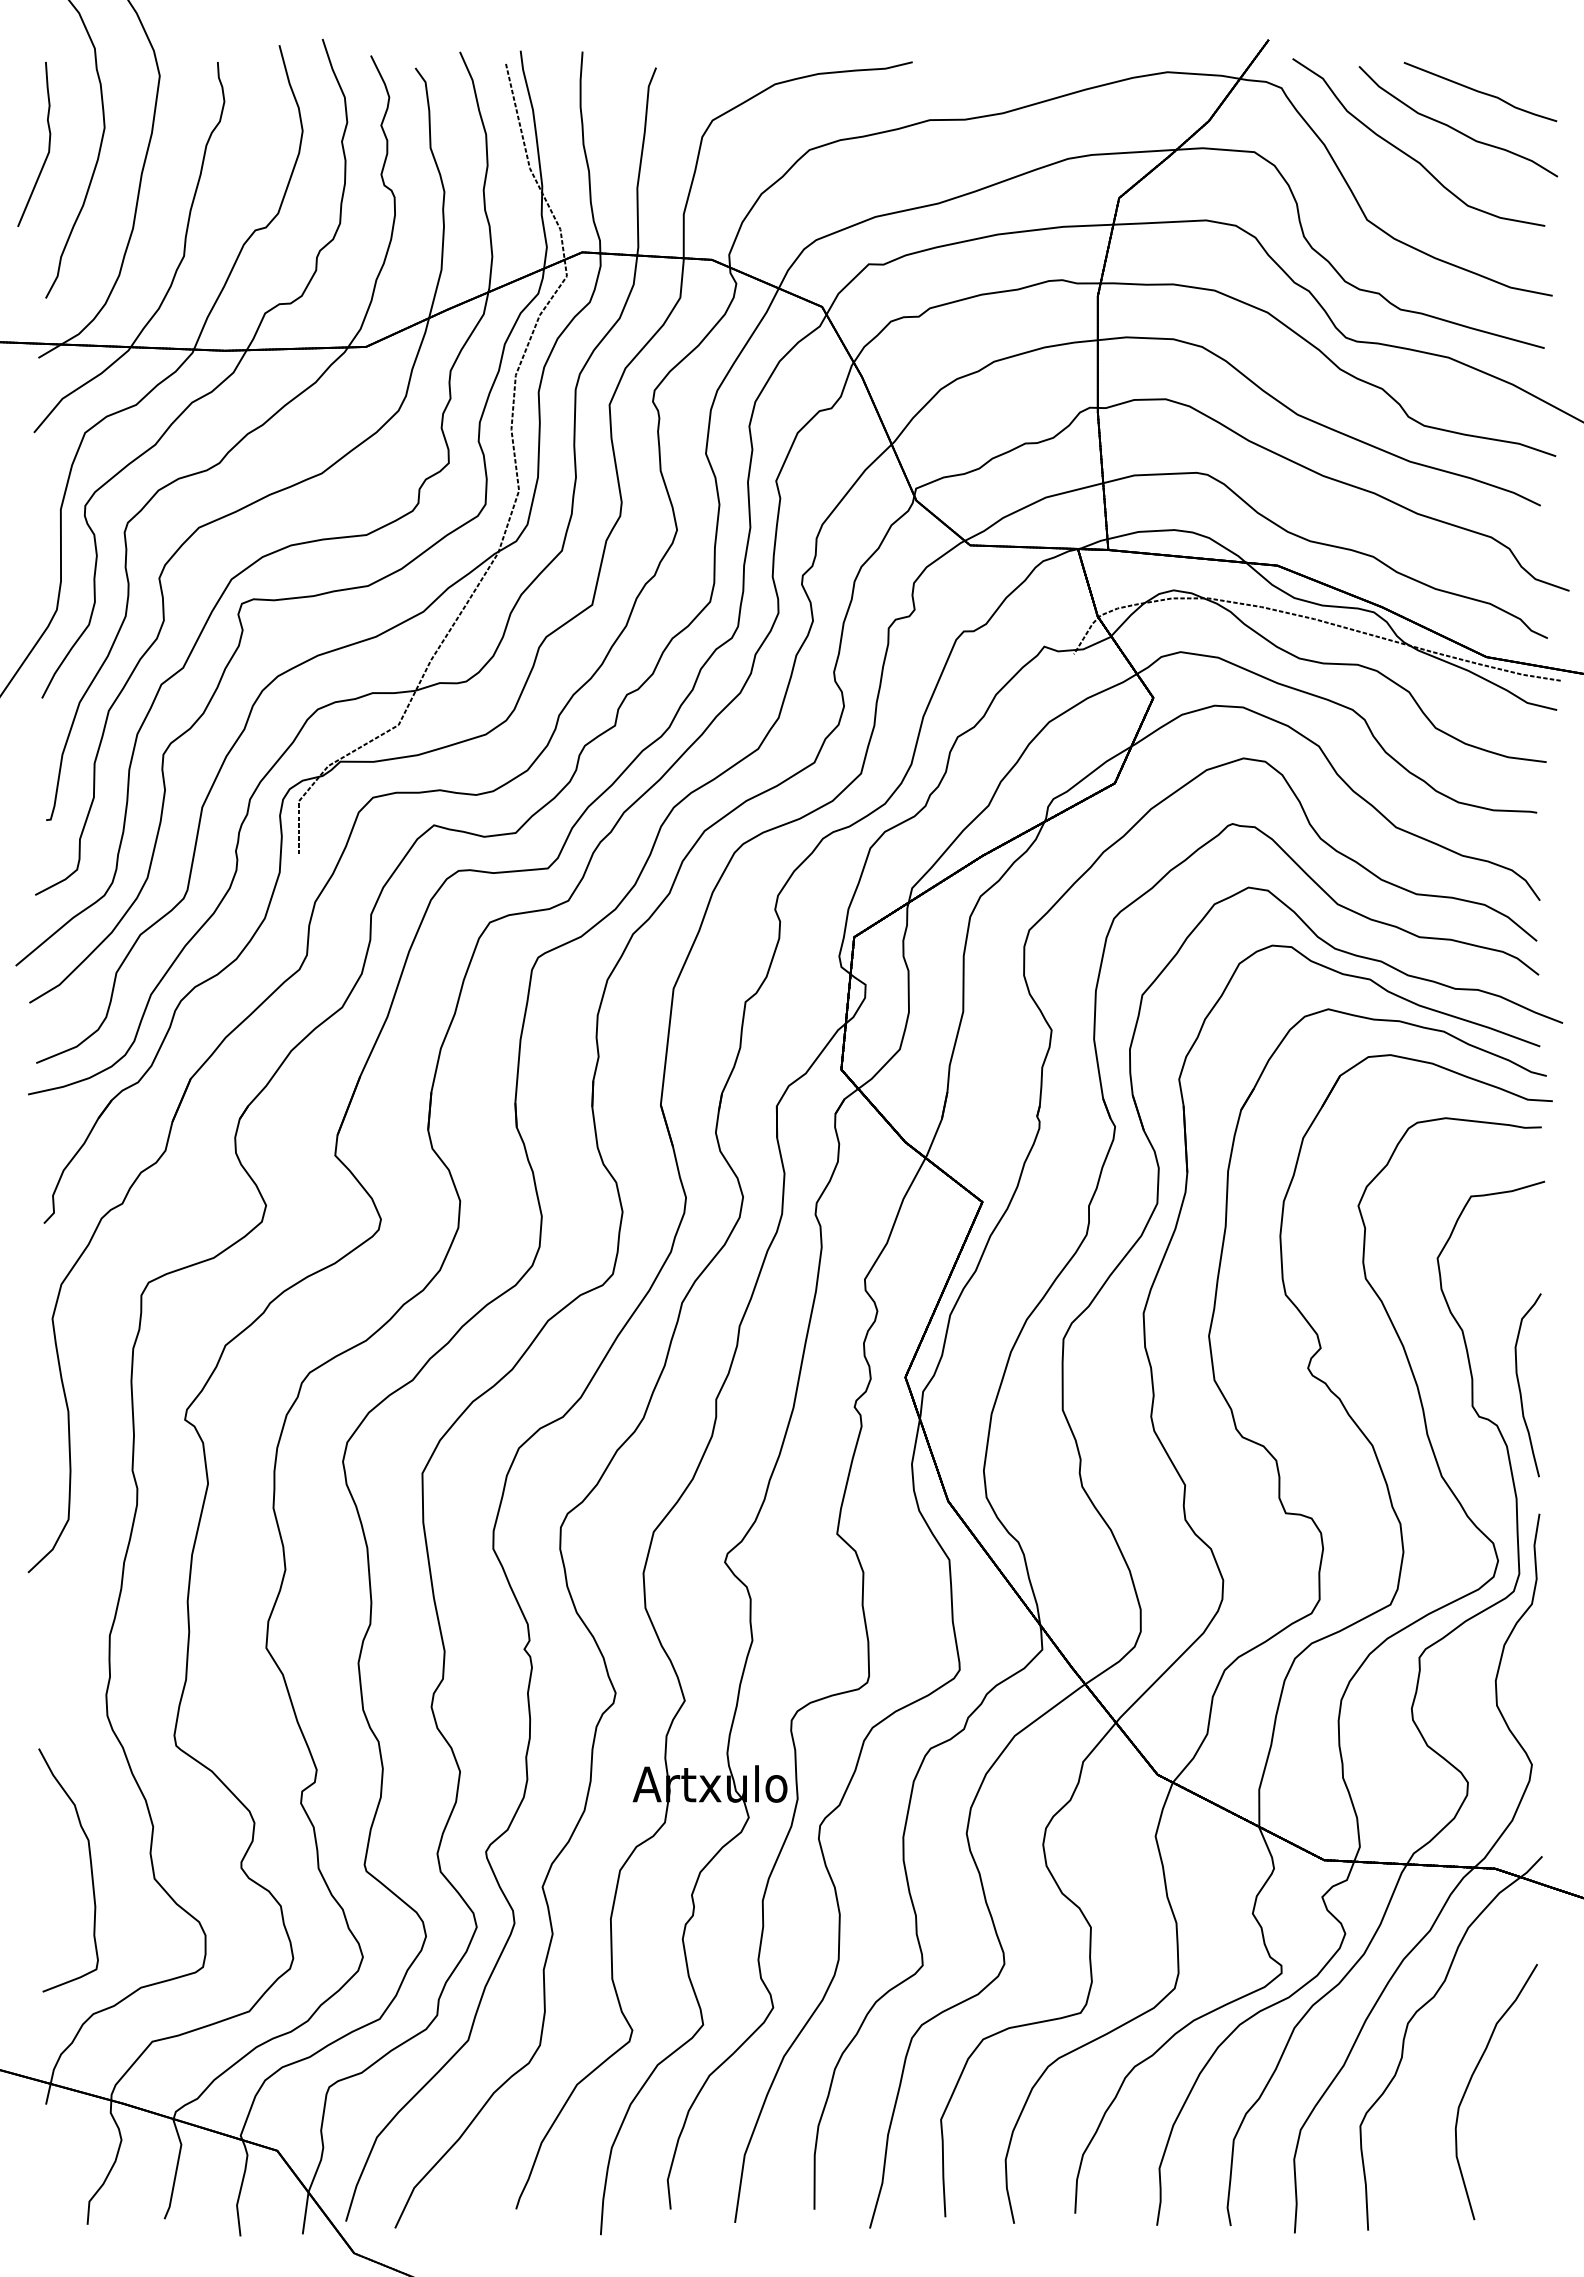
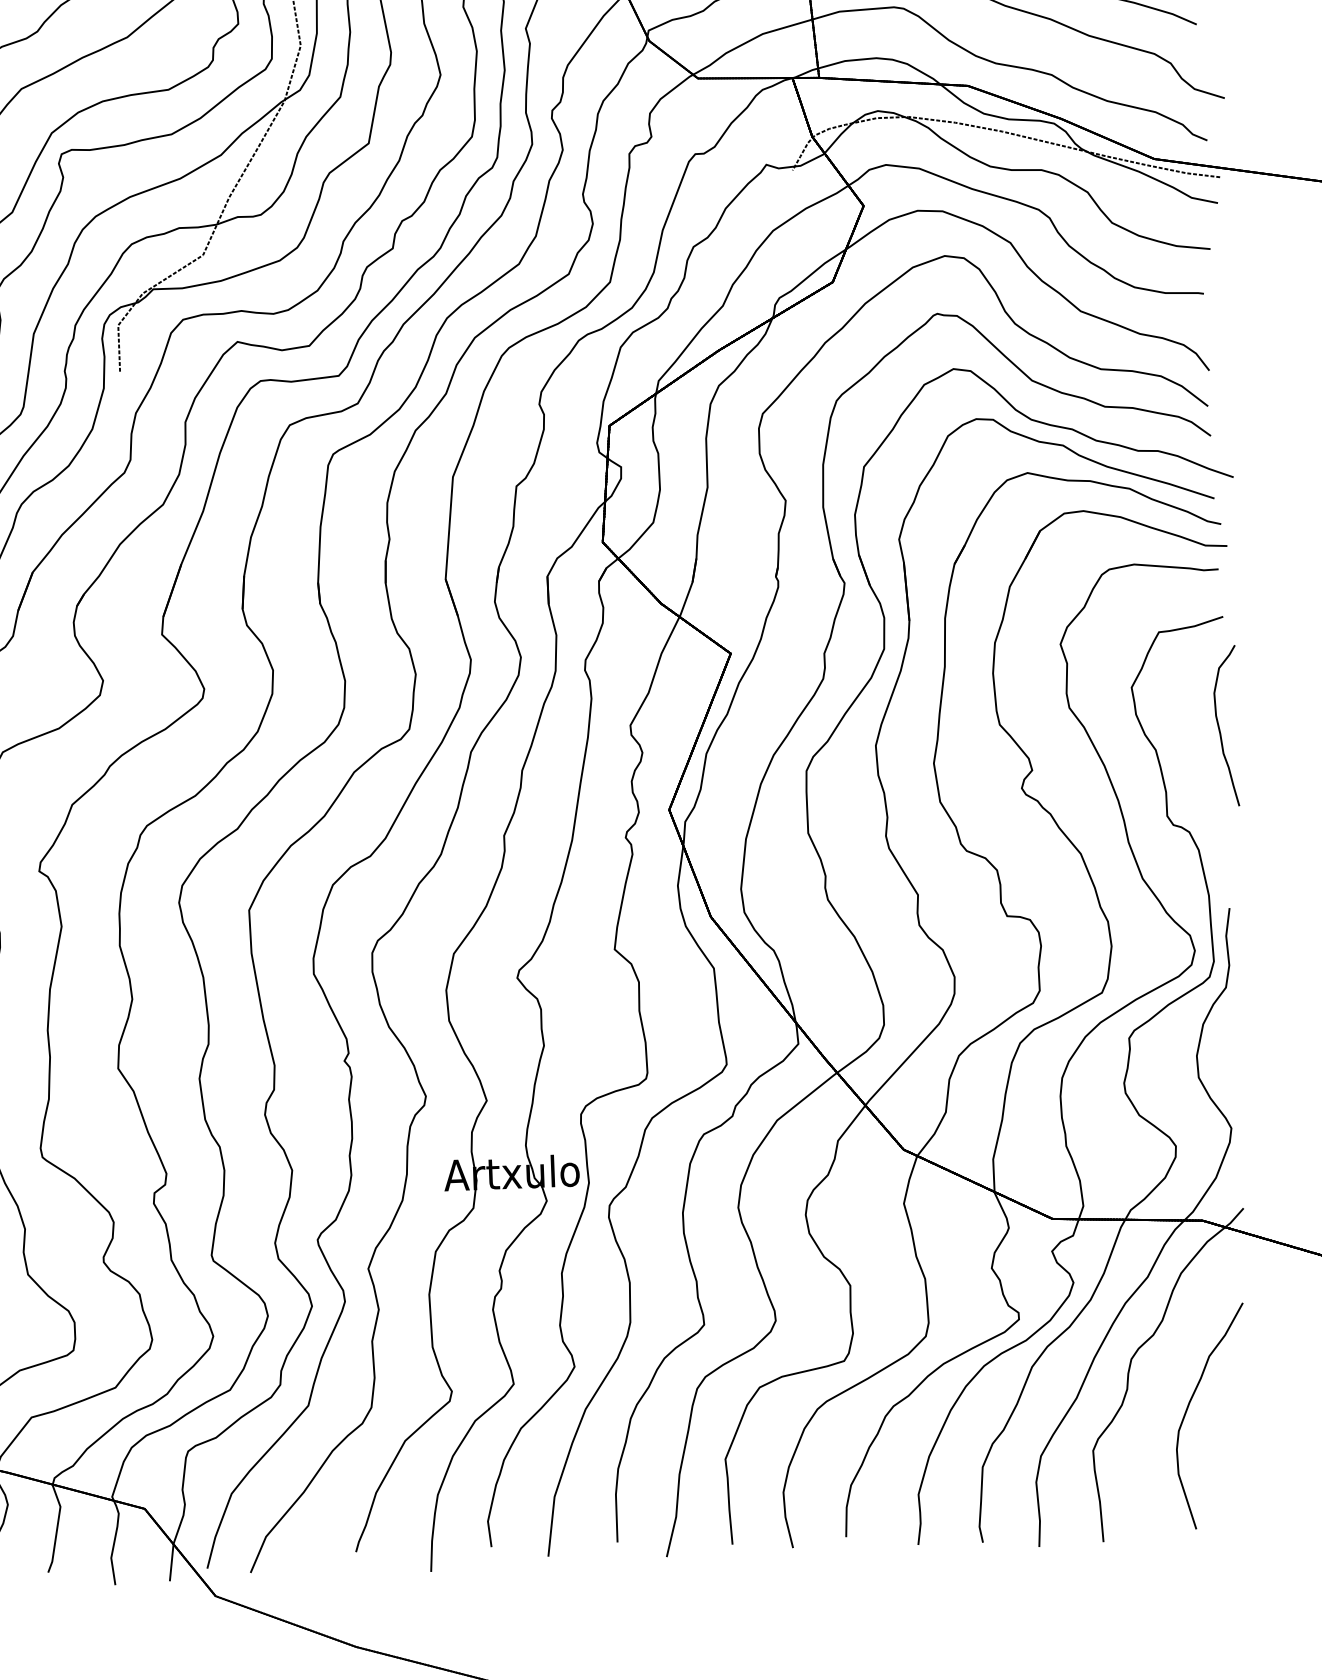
curve: (1520, 1386) -> (1219, 727), moved

